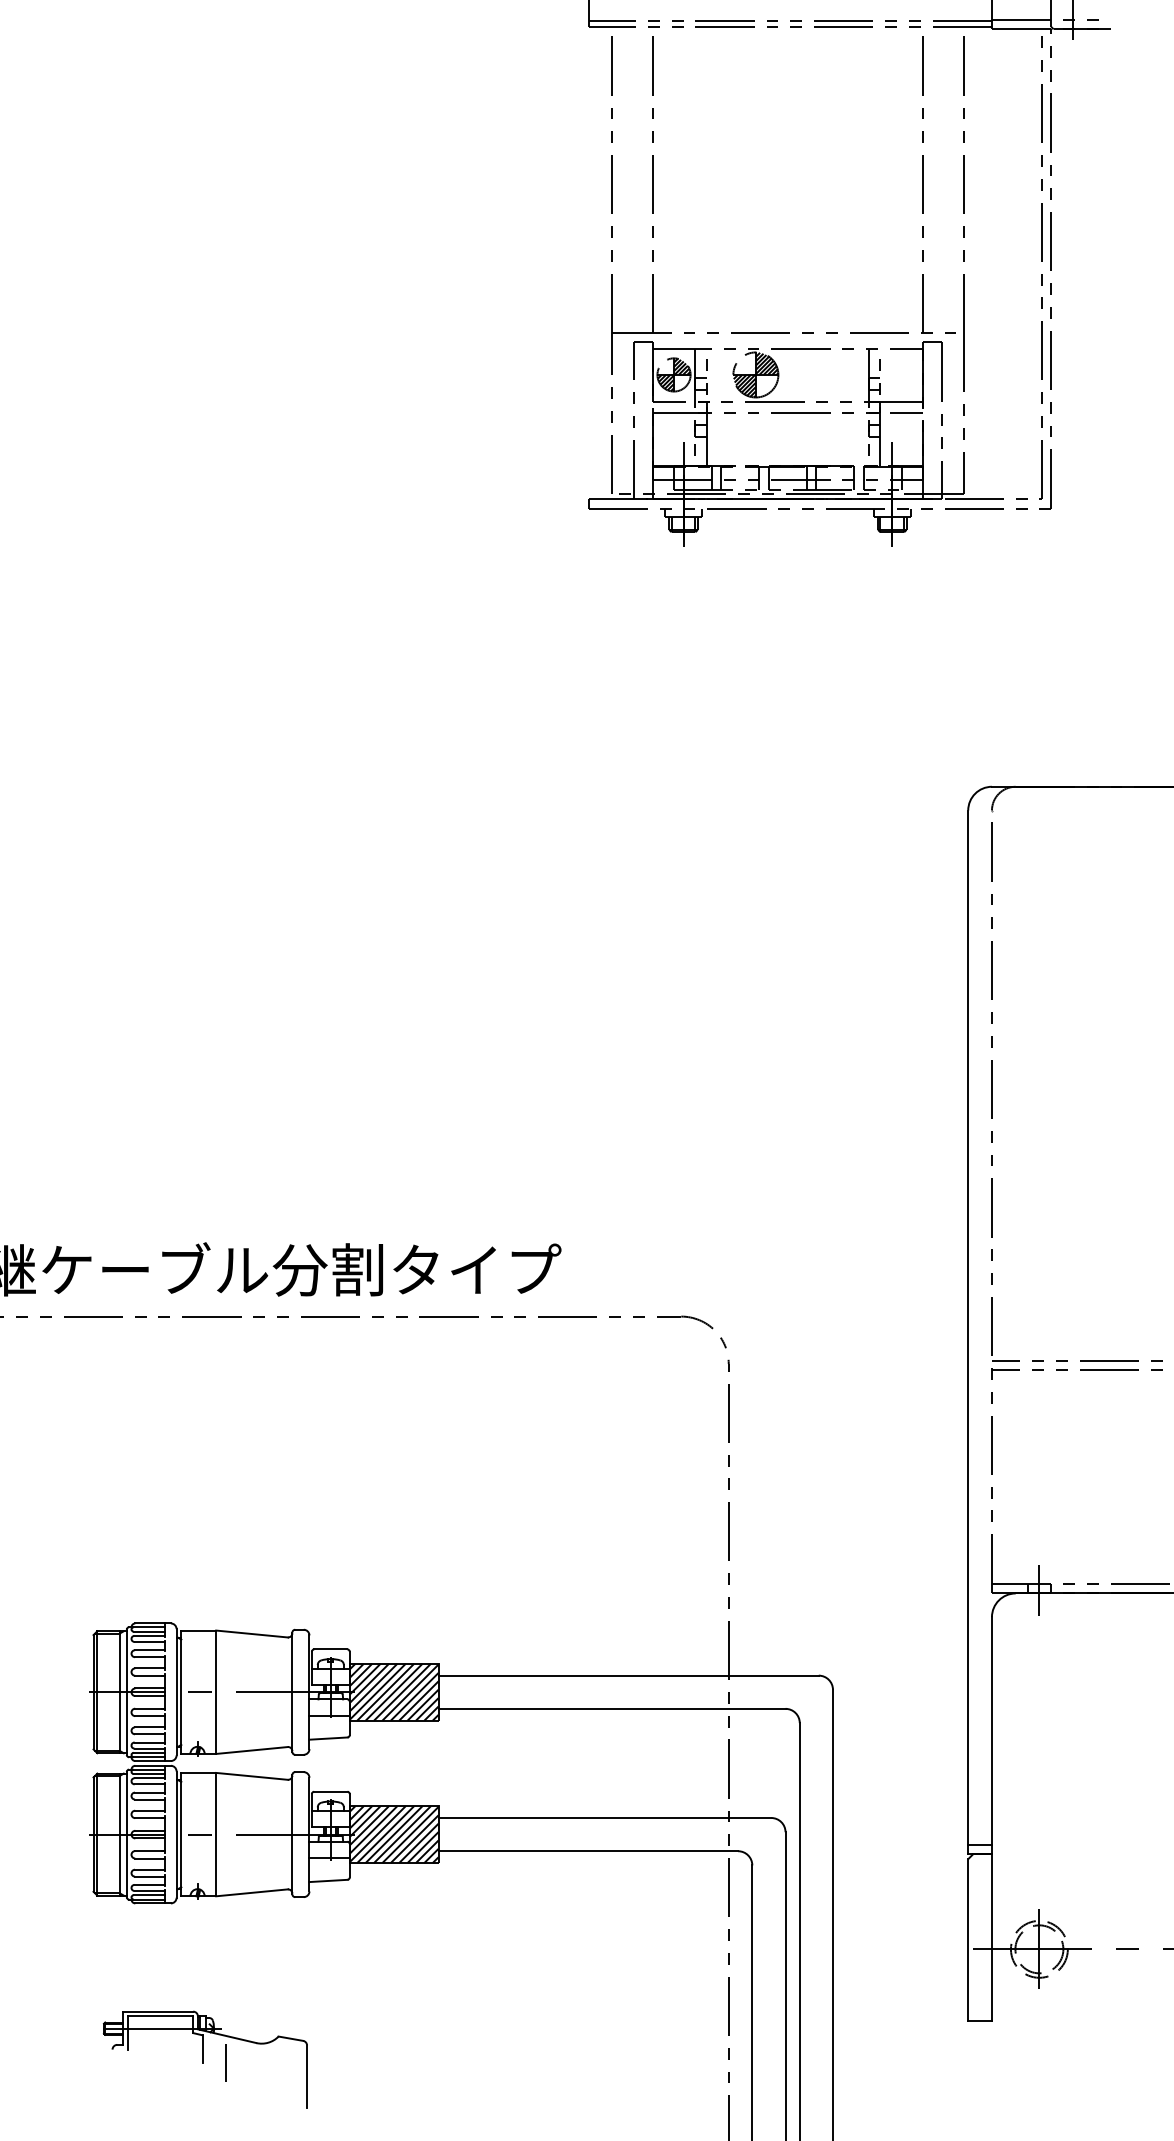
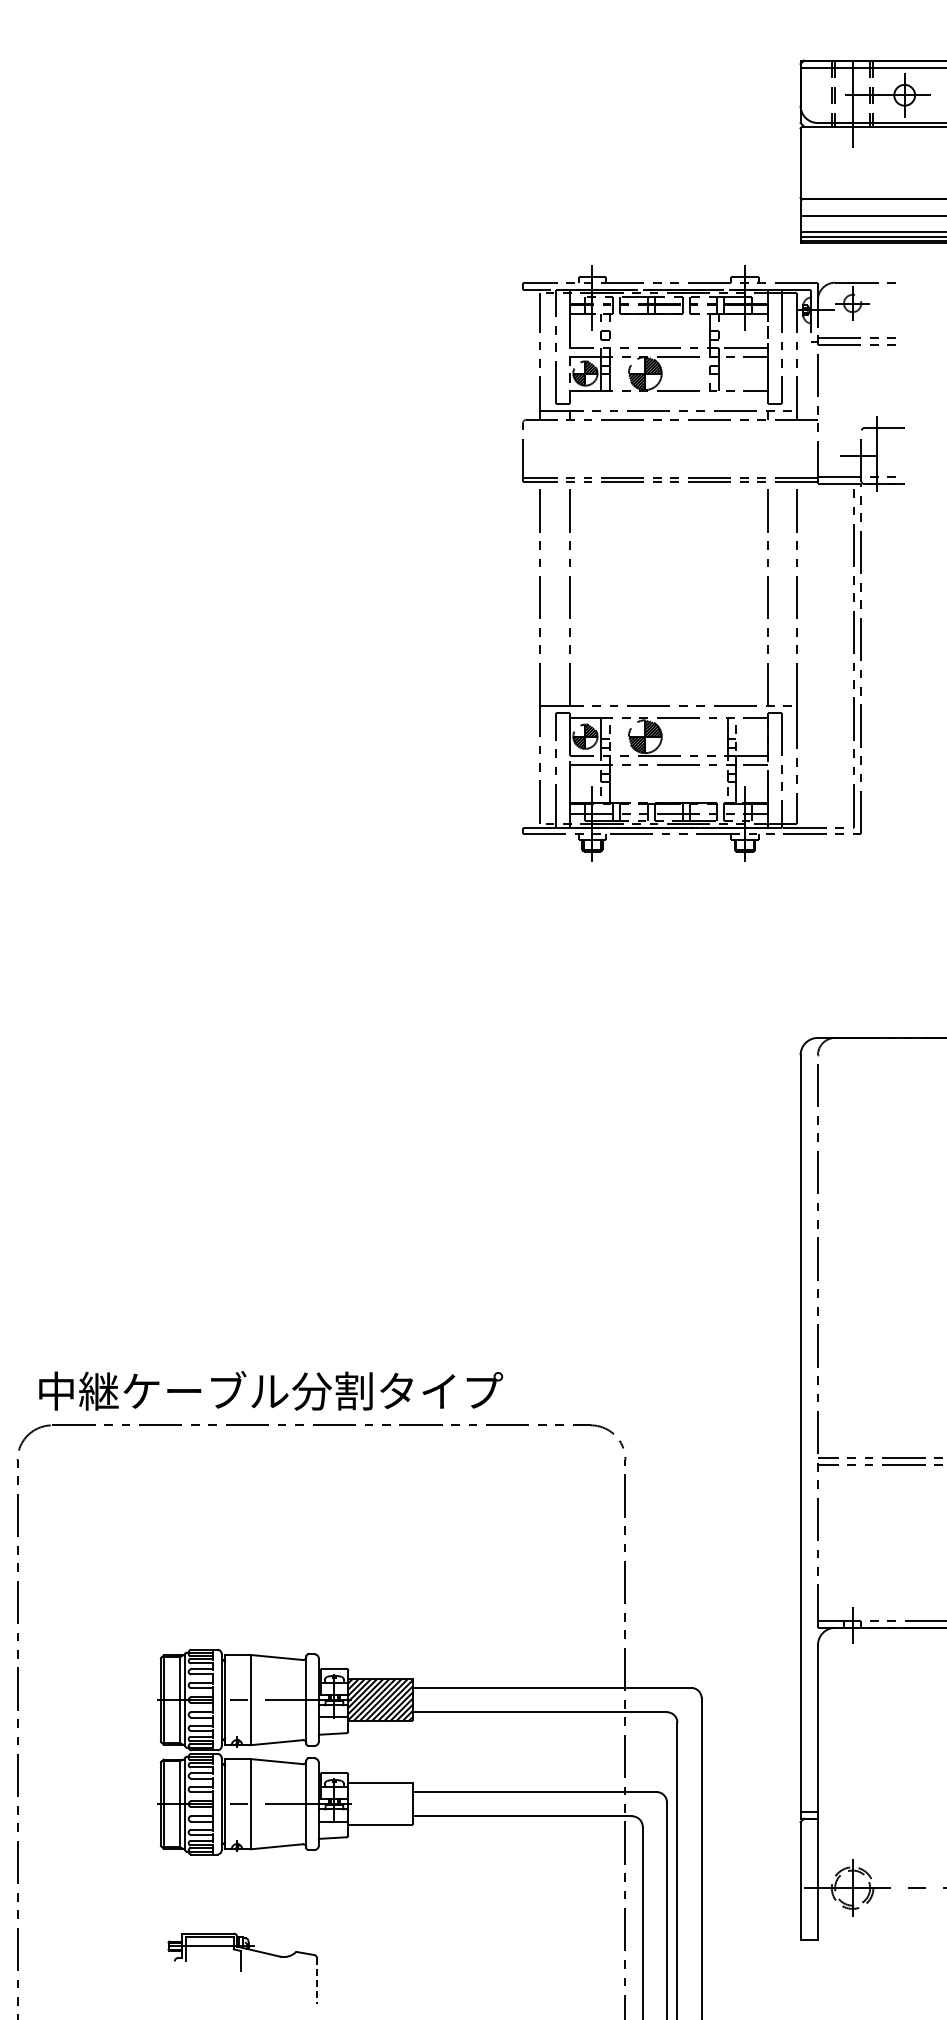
hatch: (393, 1835) -> (380, 1804), removed
line: (226, 2062) -> (258, 1970), removed
line: (307, 2077) -> (317, 1981), solid -> dashed

